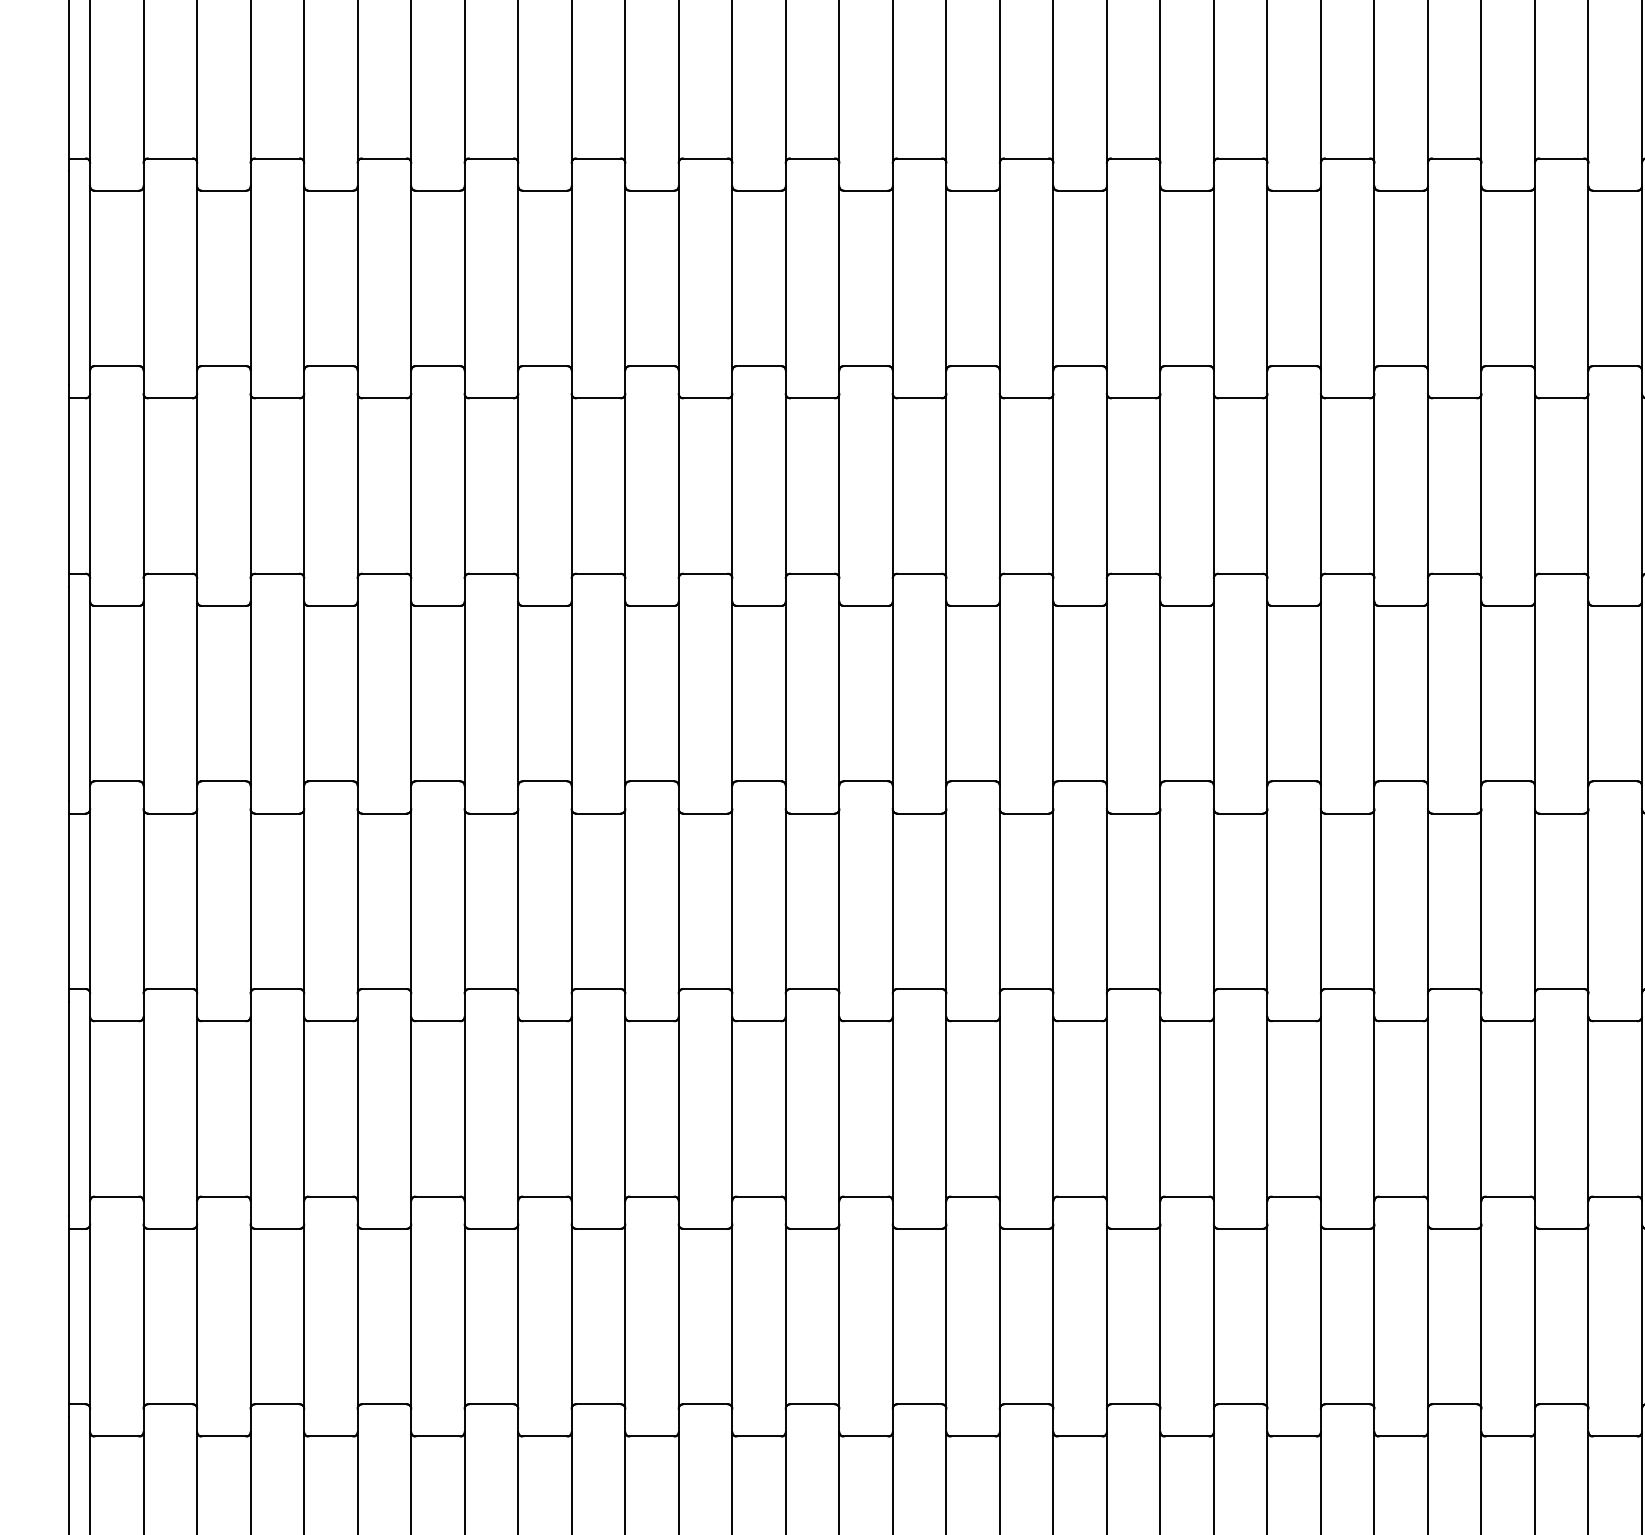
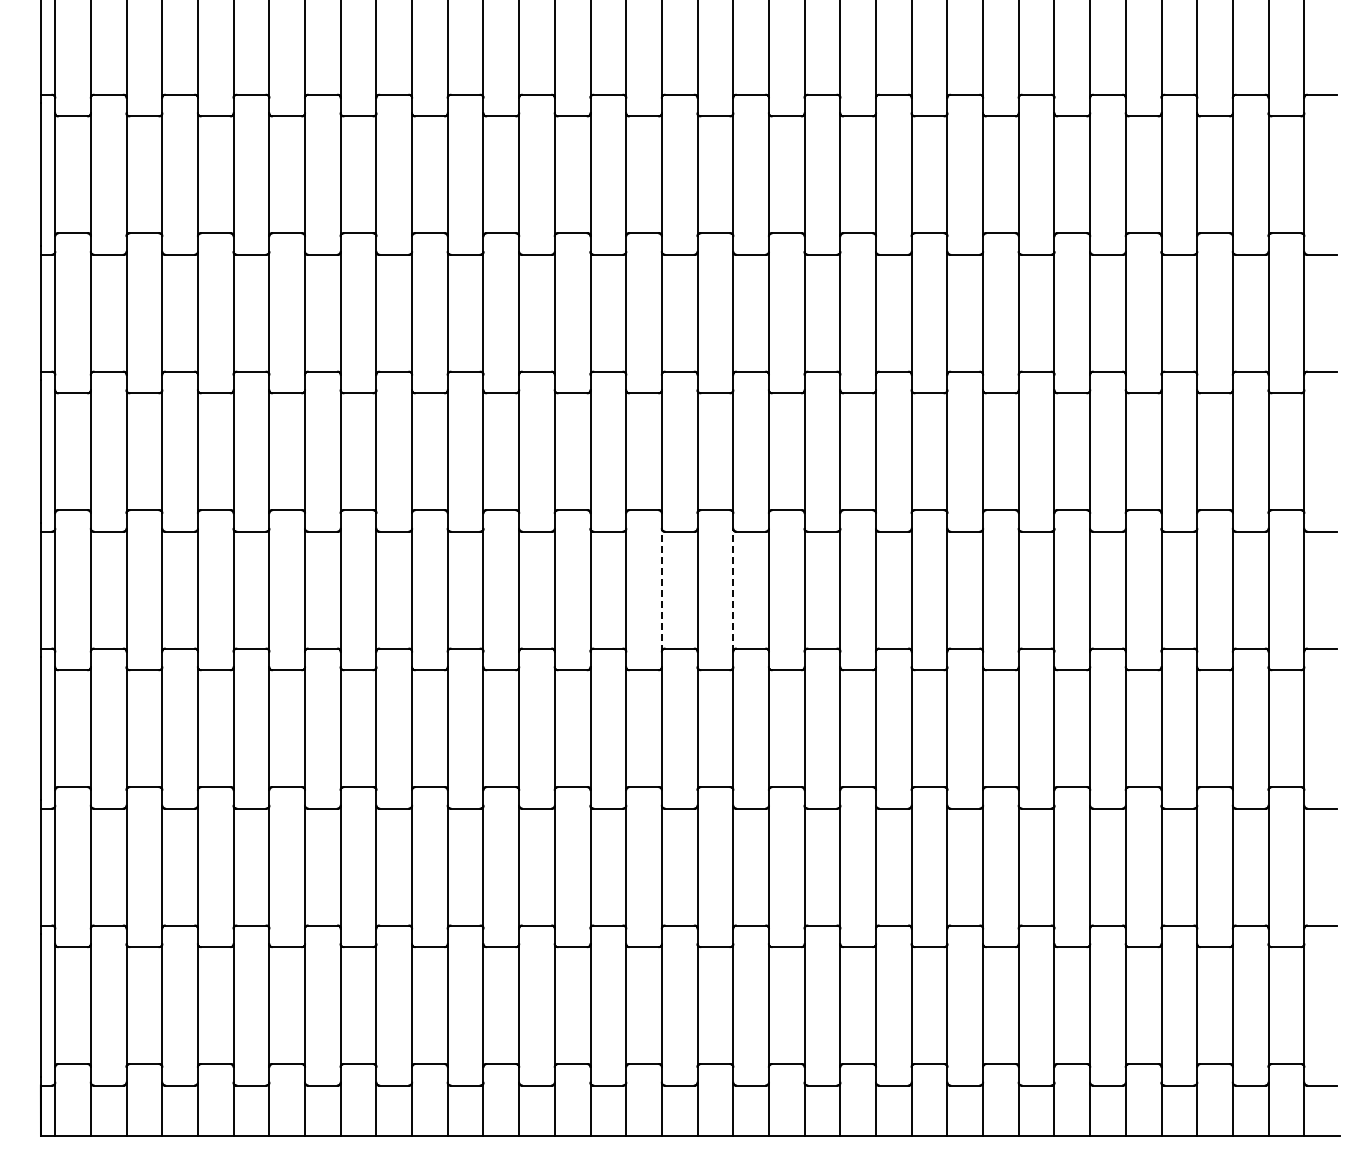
line: (999, 900) -> (661, 589), solid -> dashed
line: (1107, 900) -> (733, 589), solid -> dashed

